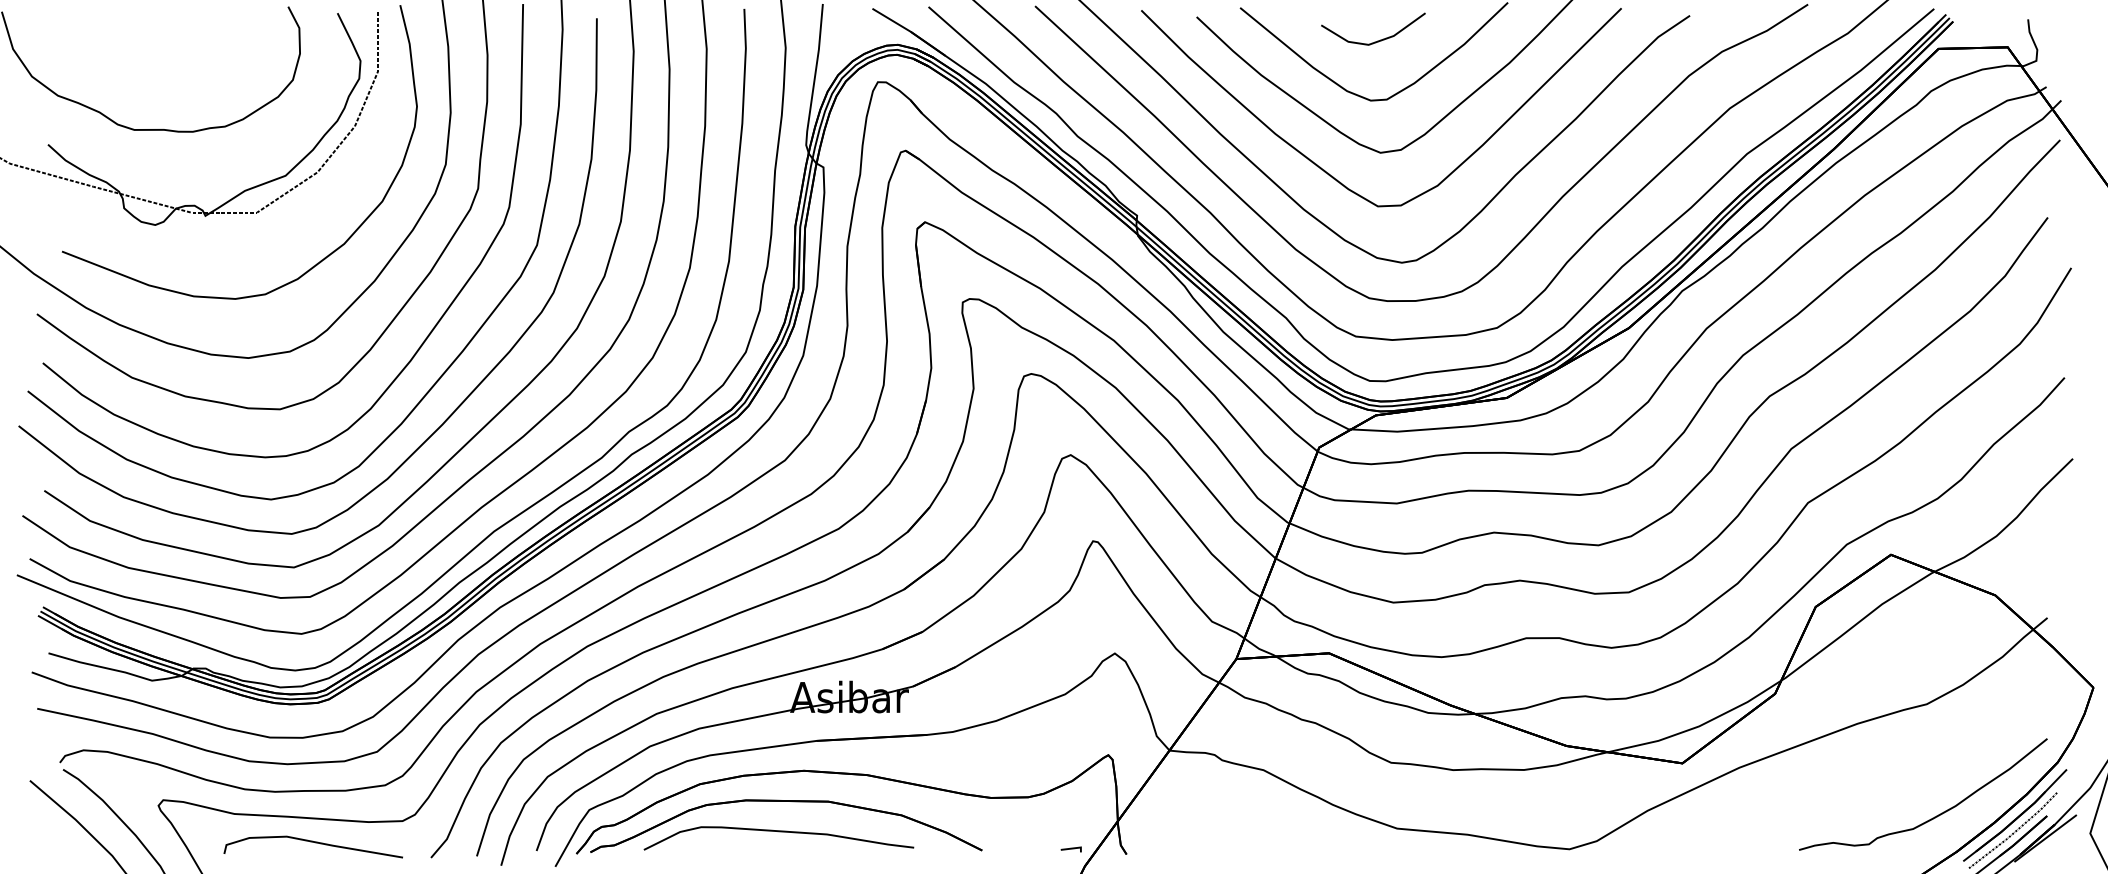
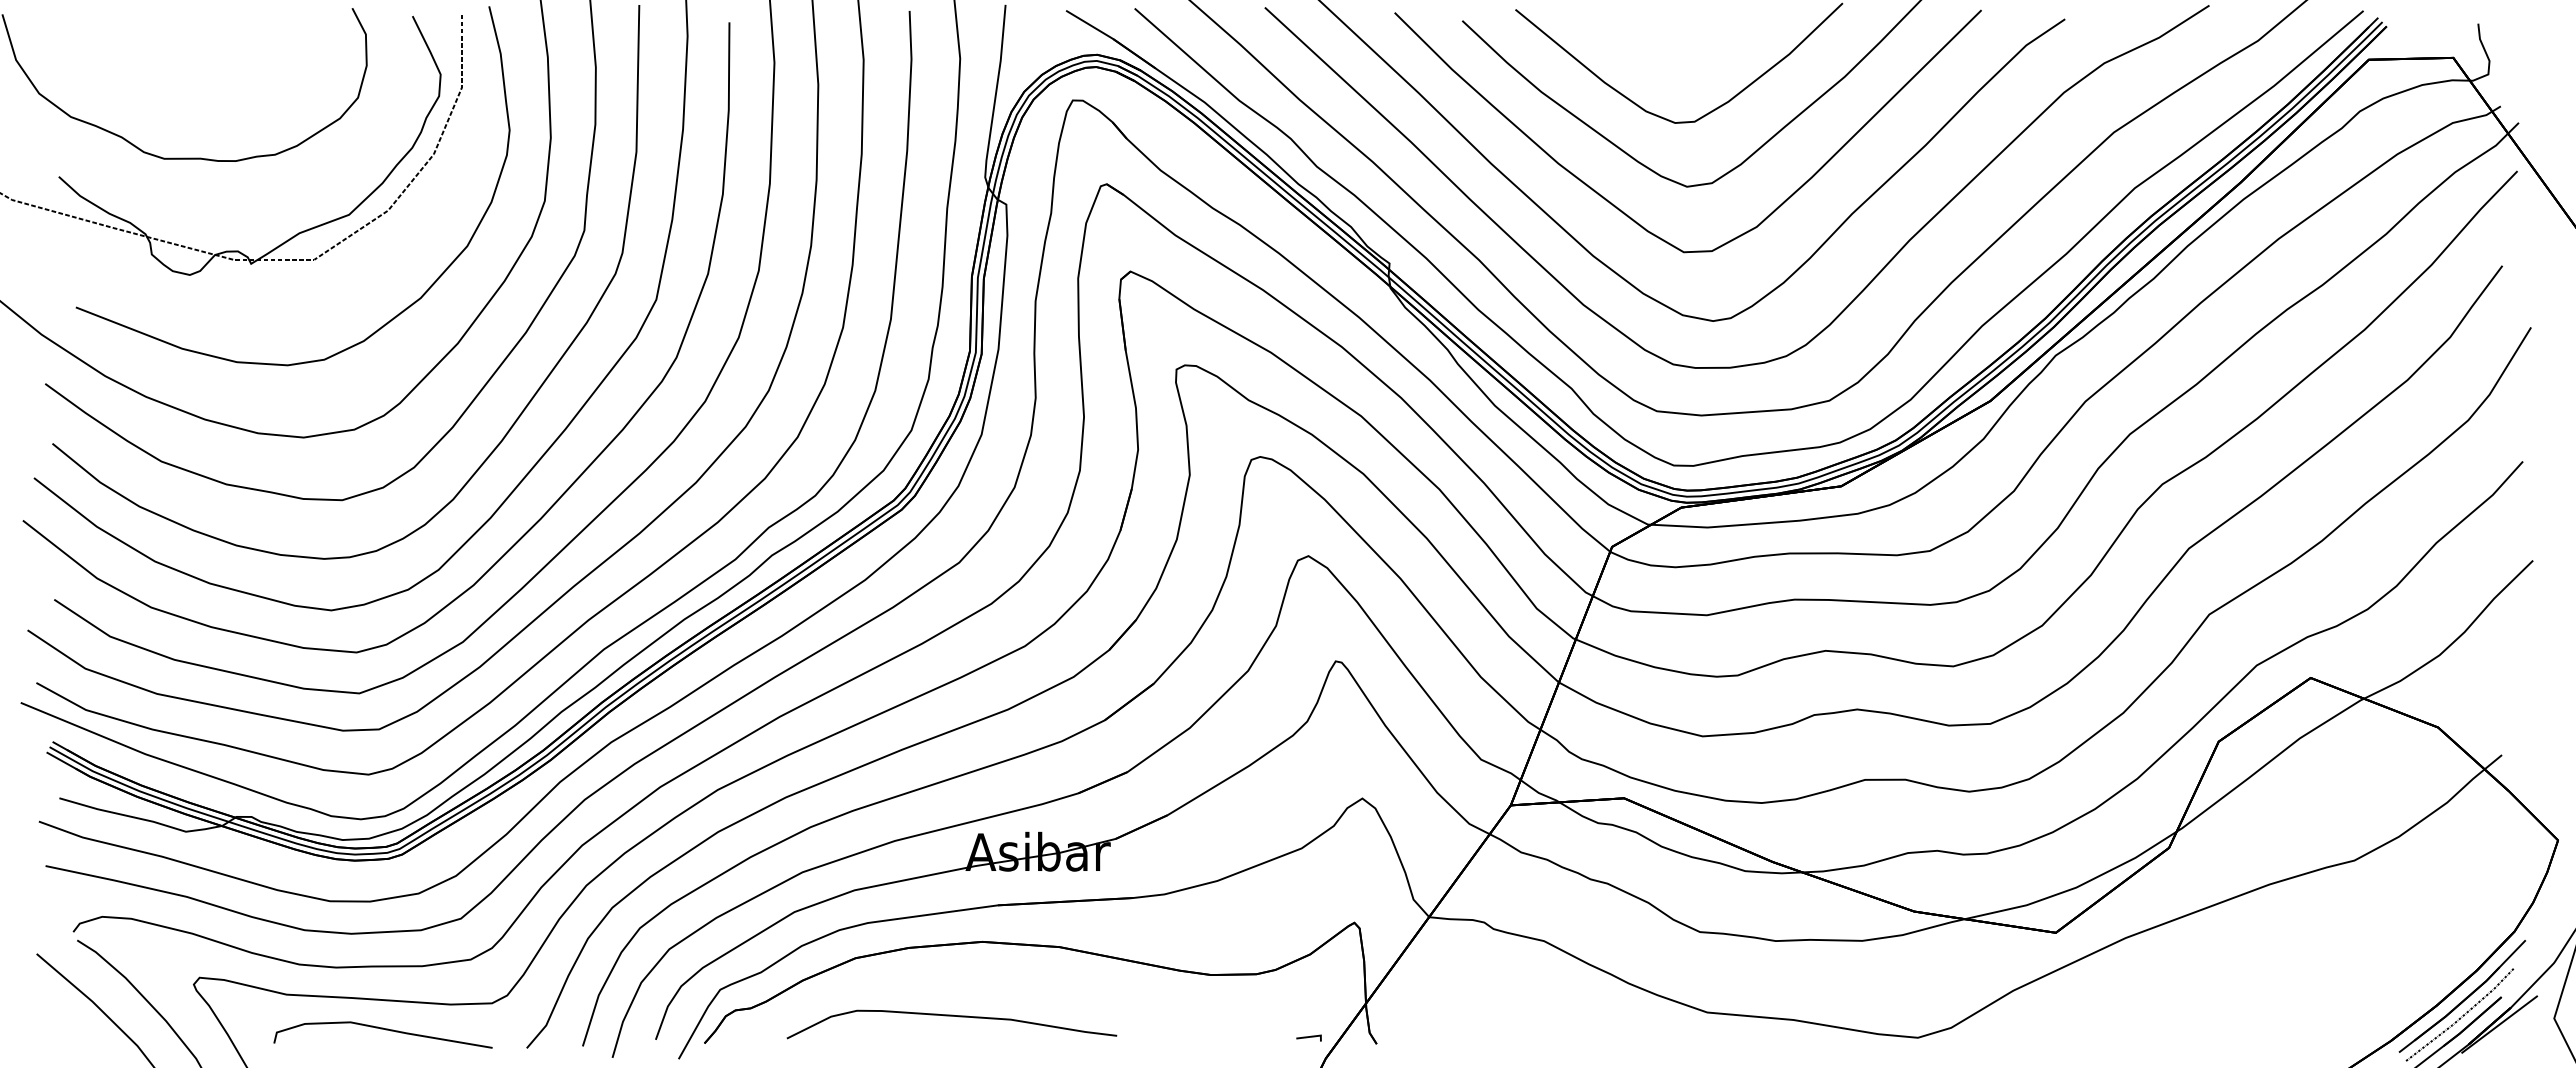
part: (1378, 40) -> (1684, 49), removed
part: (785, 801) -> (960, 979), removed
curve: (1935, 816) -> (2364, 997), removed

